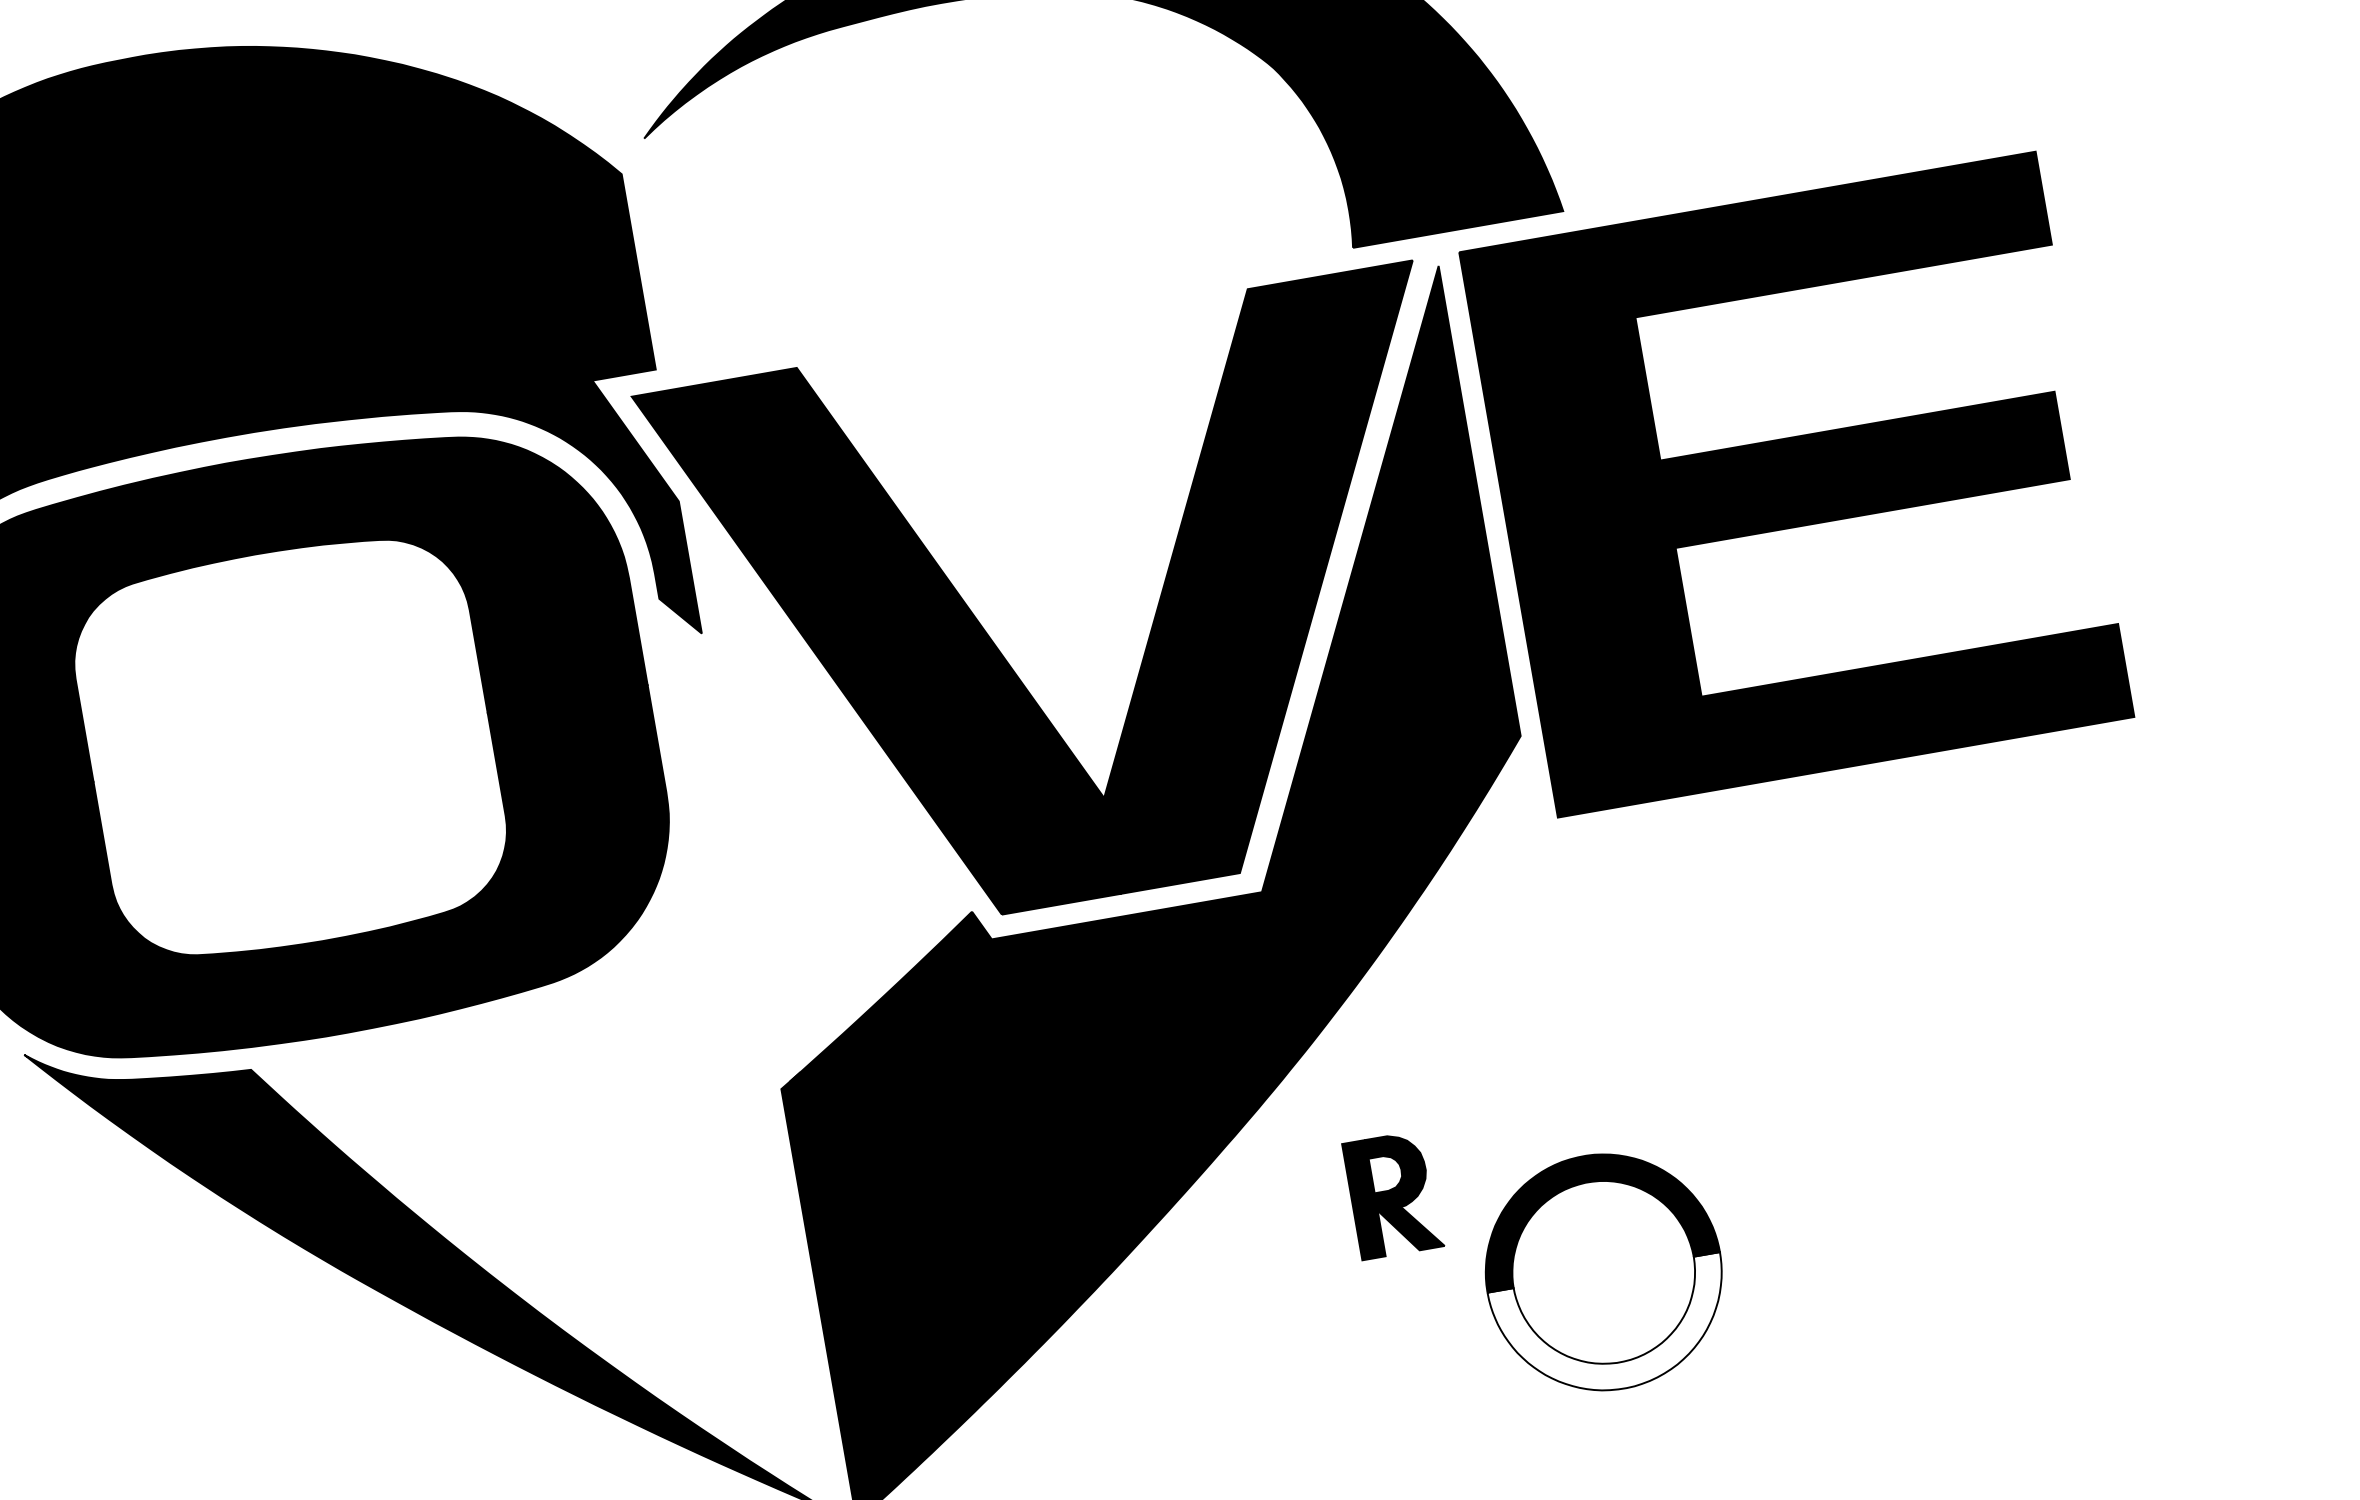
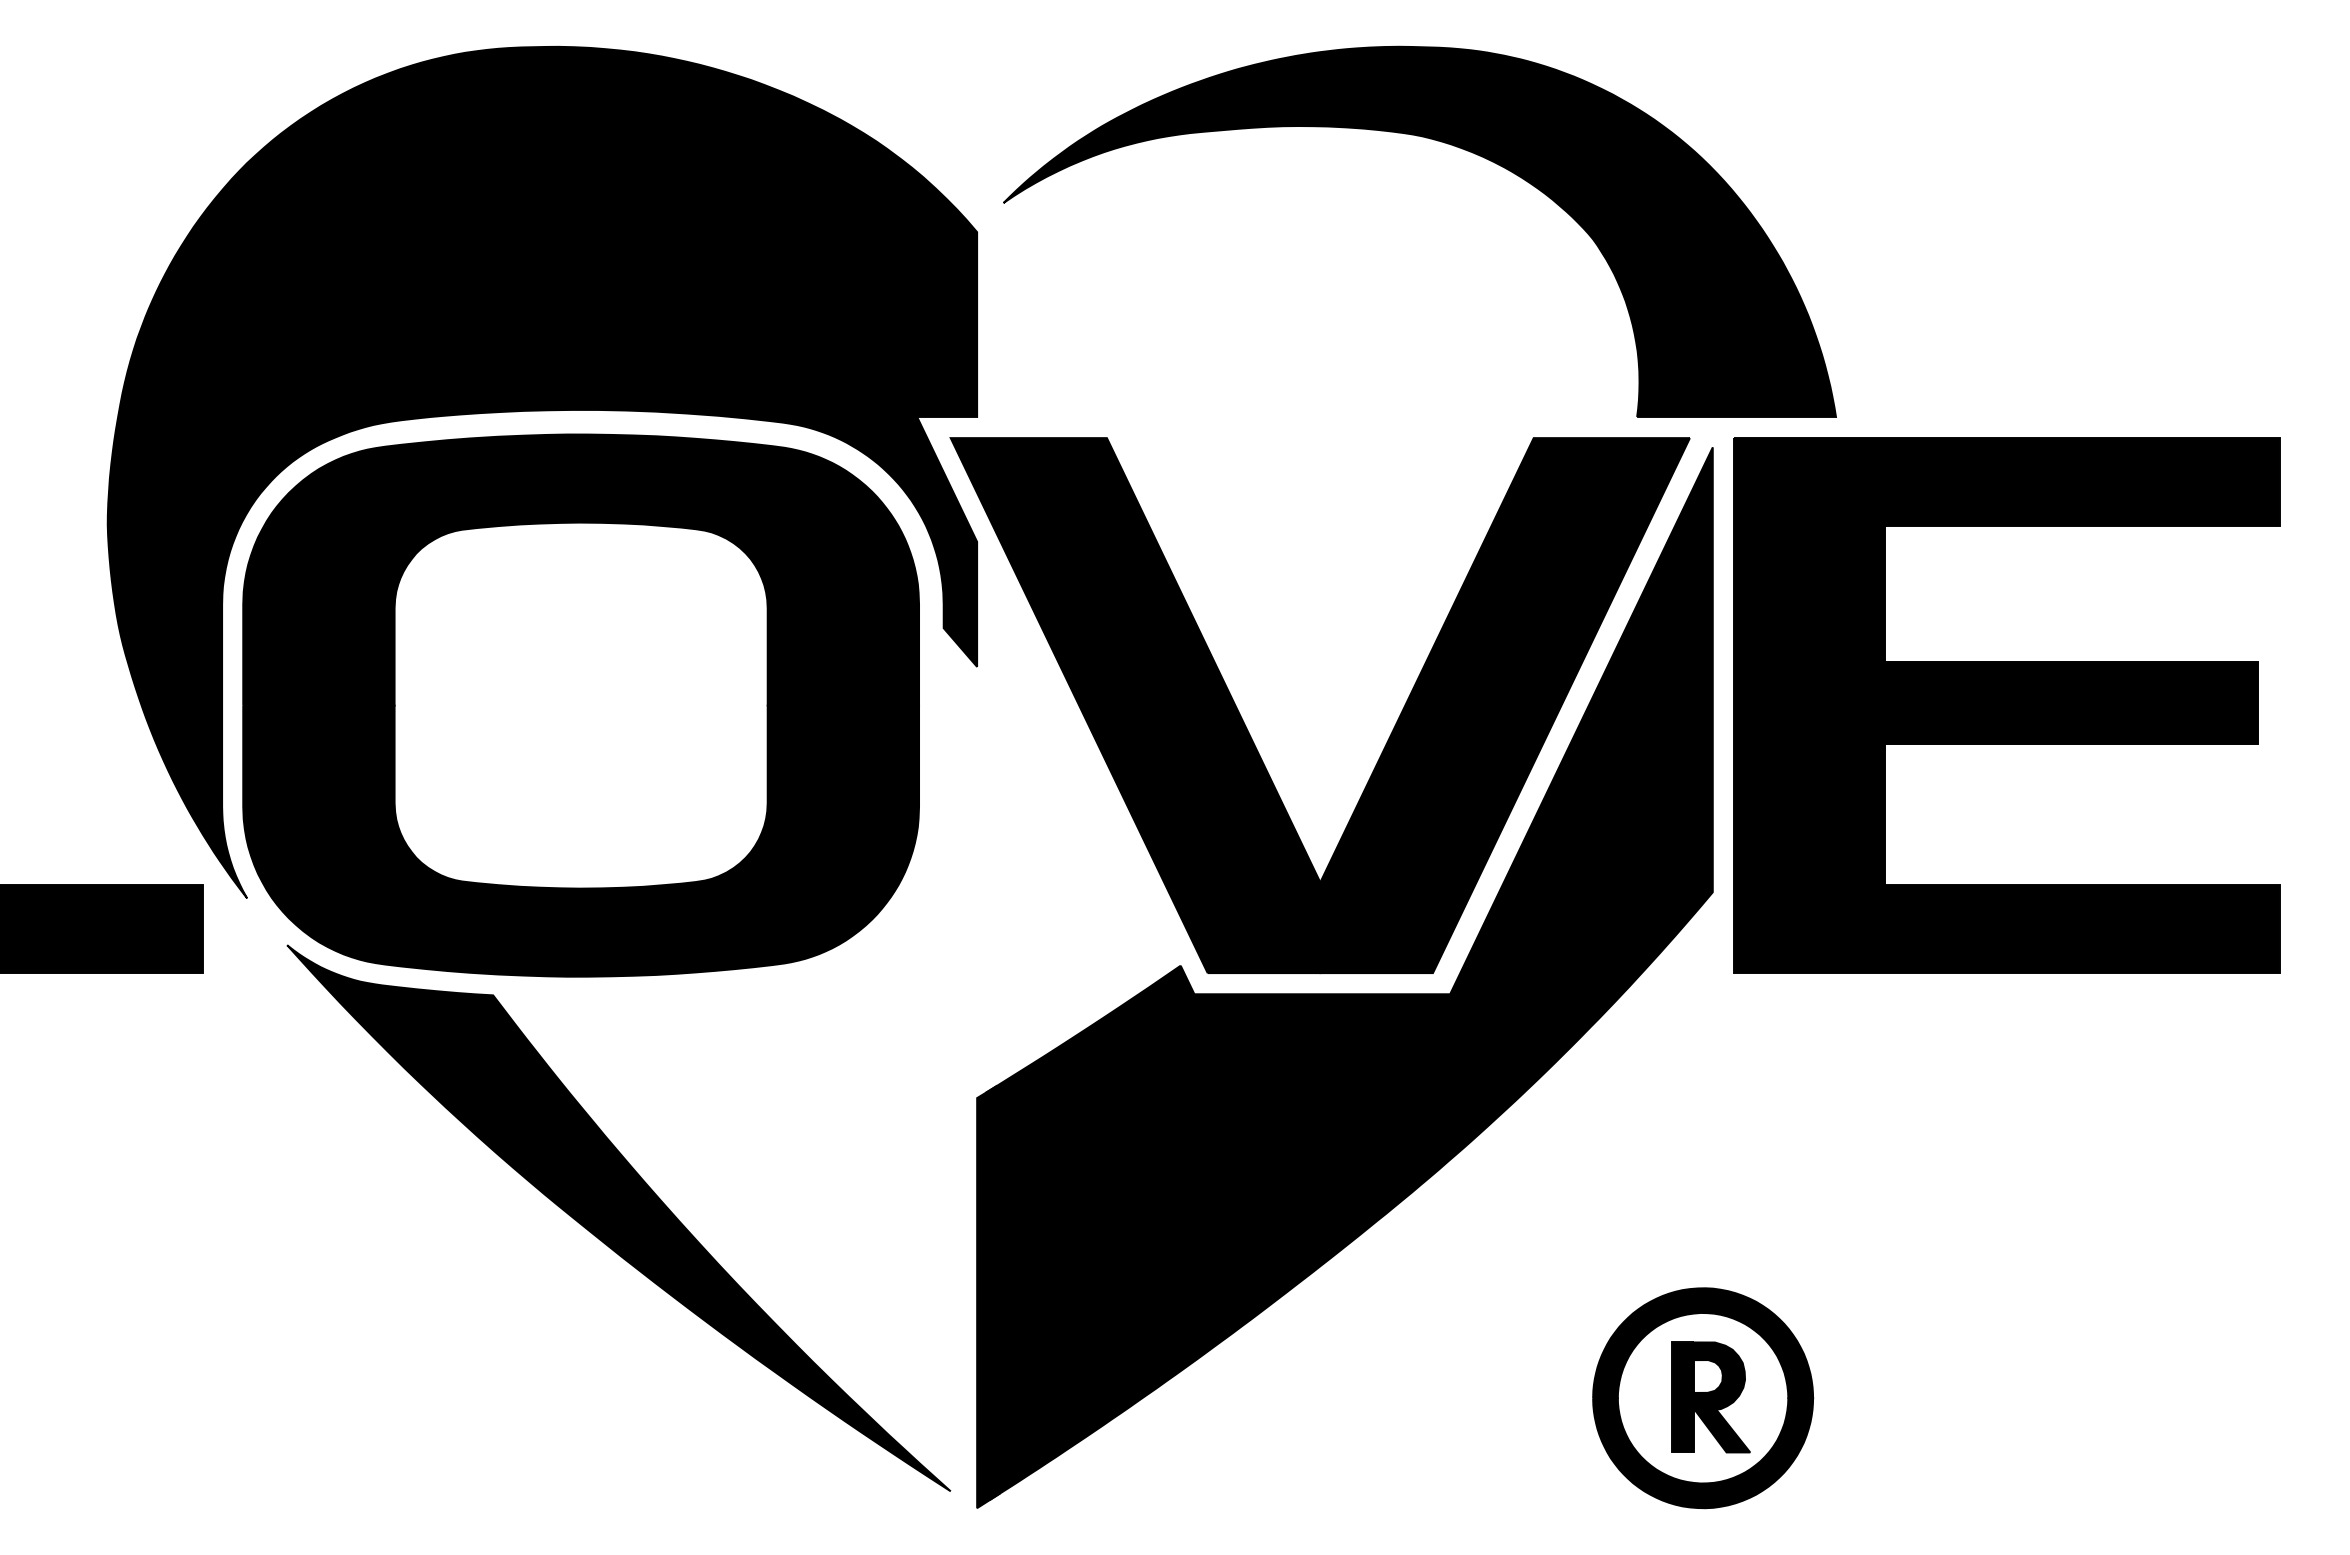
part: (1392, 1195) -> (1710, 1397), moved
fill: (1614, 1330) -> (1703, 1453), added

